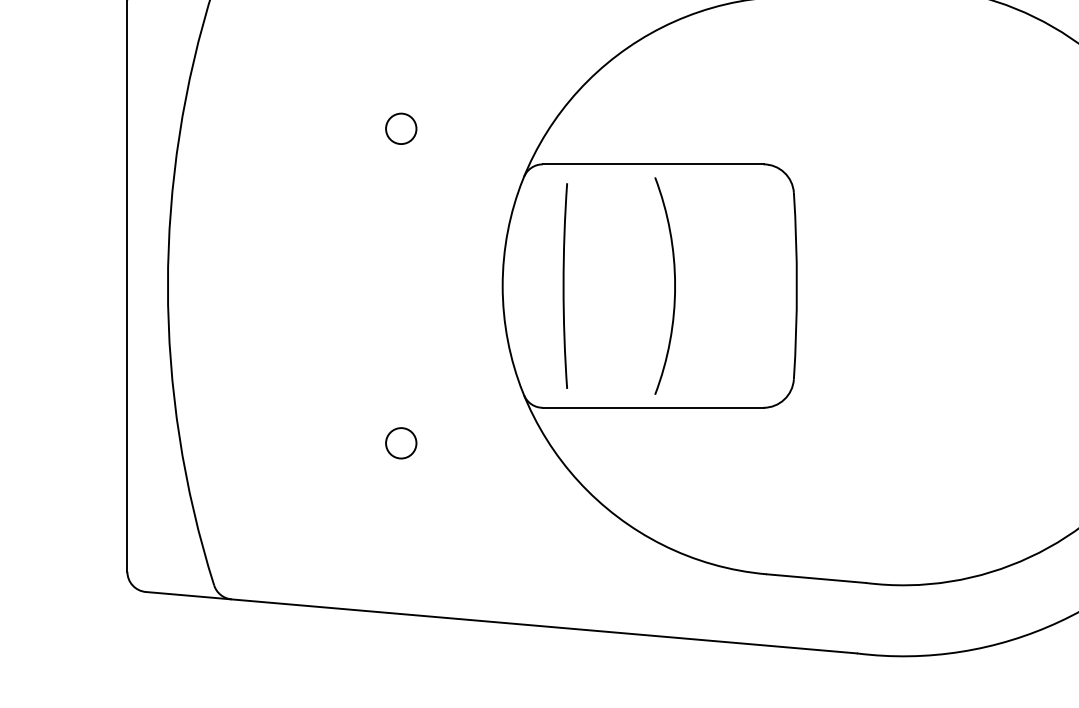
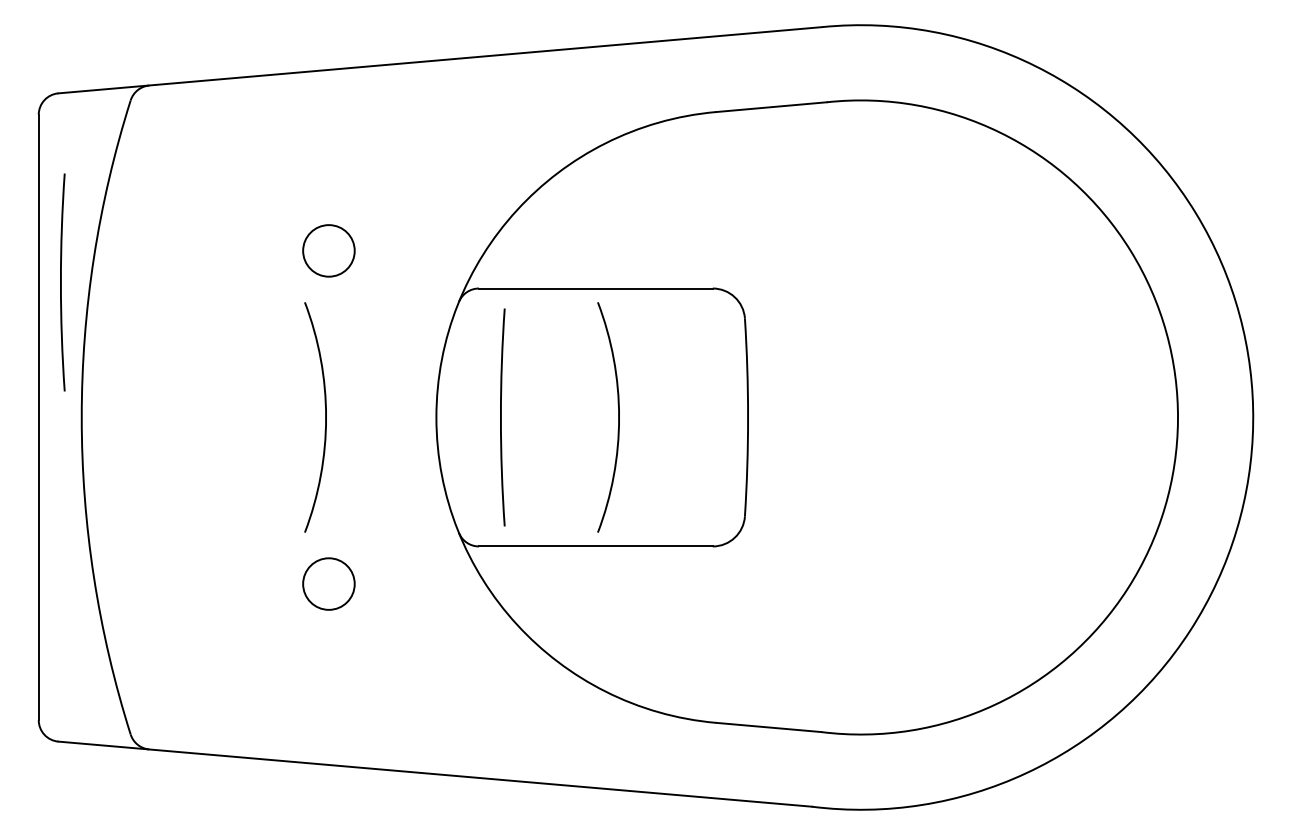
circle: (400, 128) -> (328, 250), size x1.6
arc: (148, 158) -> (61, 282), added
arc: (398, 286) -> (325, 417), added
circle: (400, 442) -> (328, 583), size x1.6

